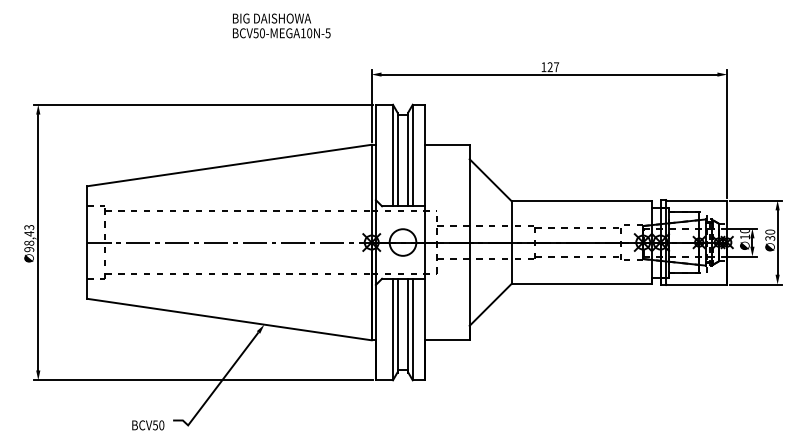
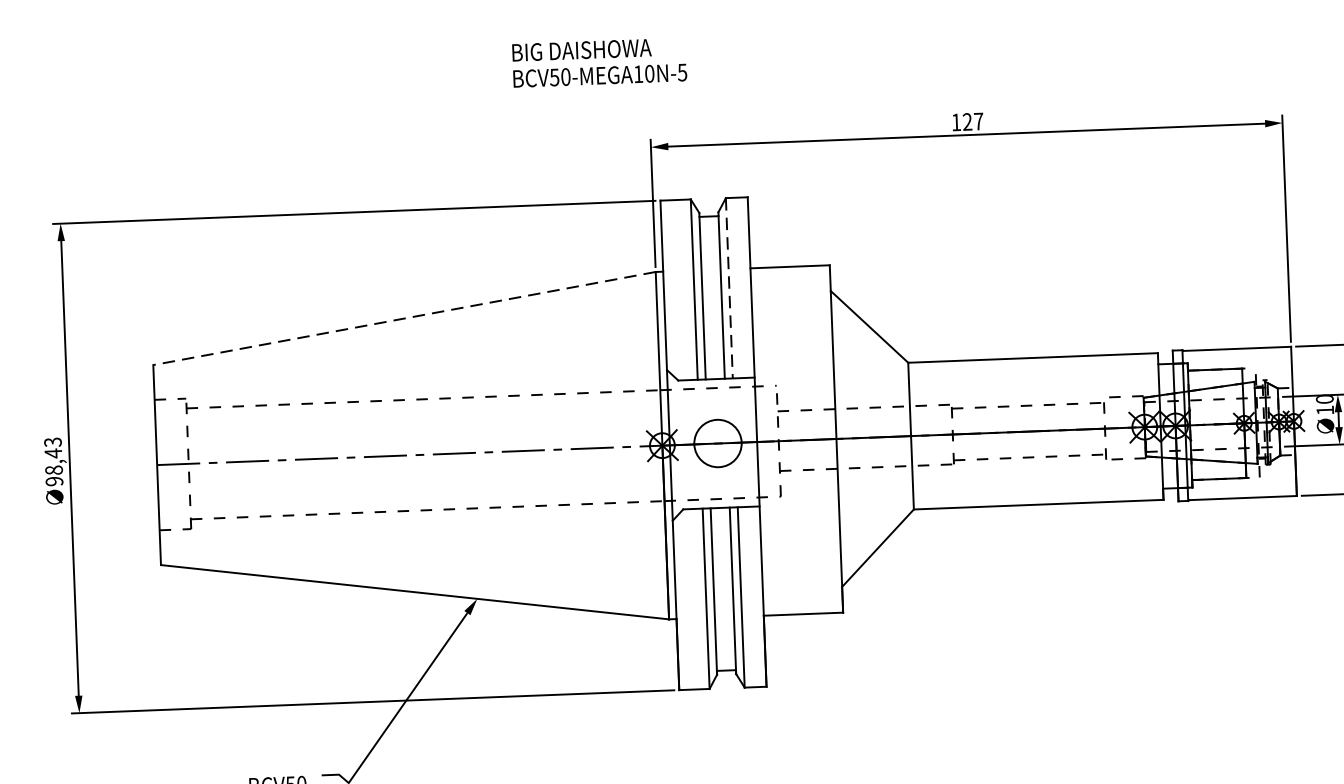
text: (281, 25) -> (599, 61), moved
line: (412, 155) -> (728, 288), solid -> dashed
line: (229, 165) -> (404, 318), solid -> dashed

